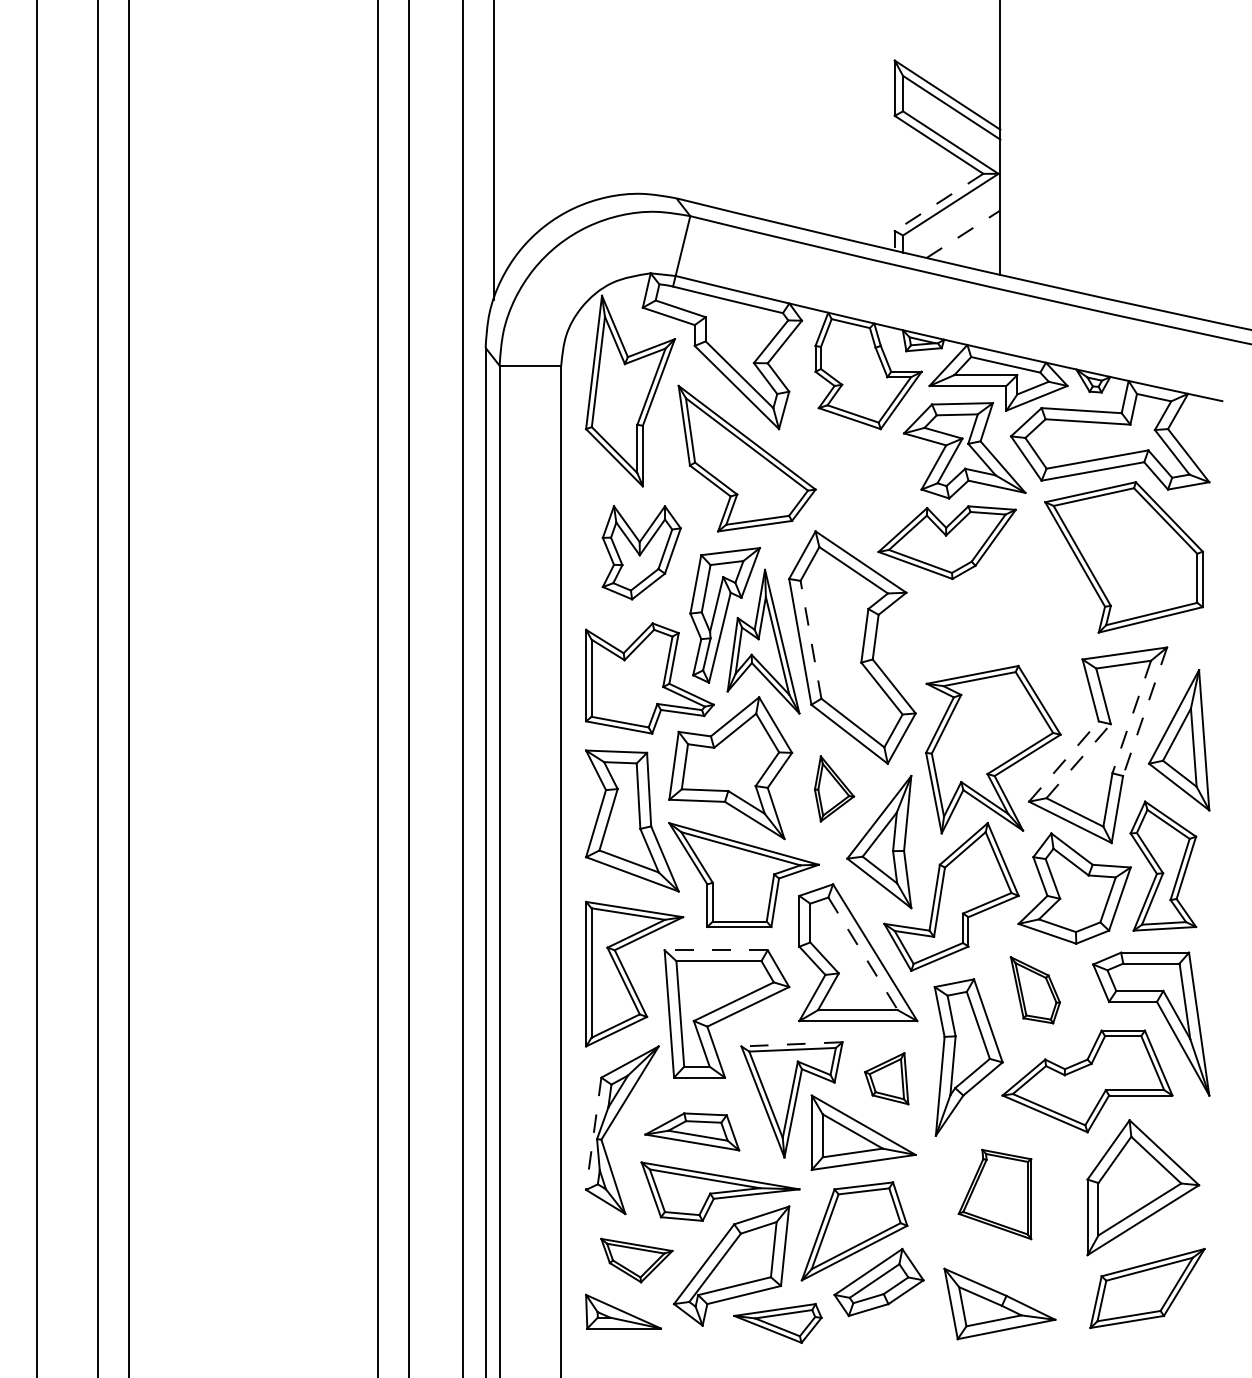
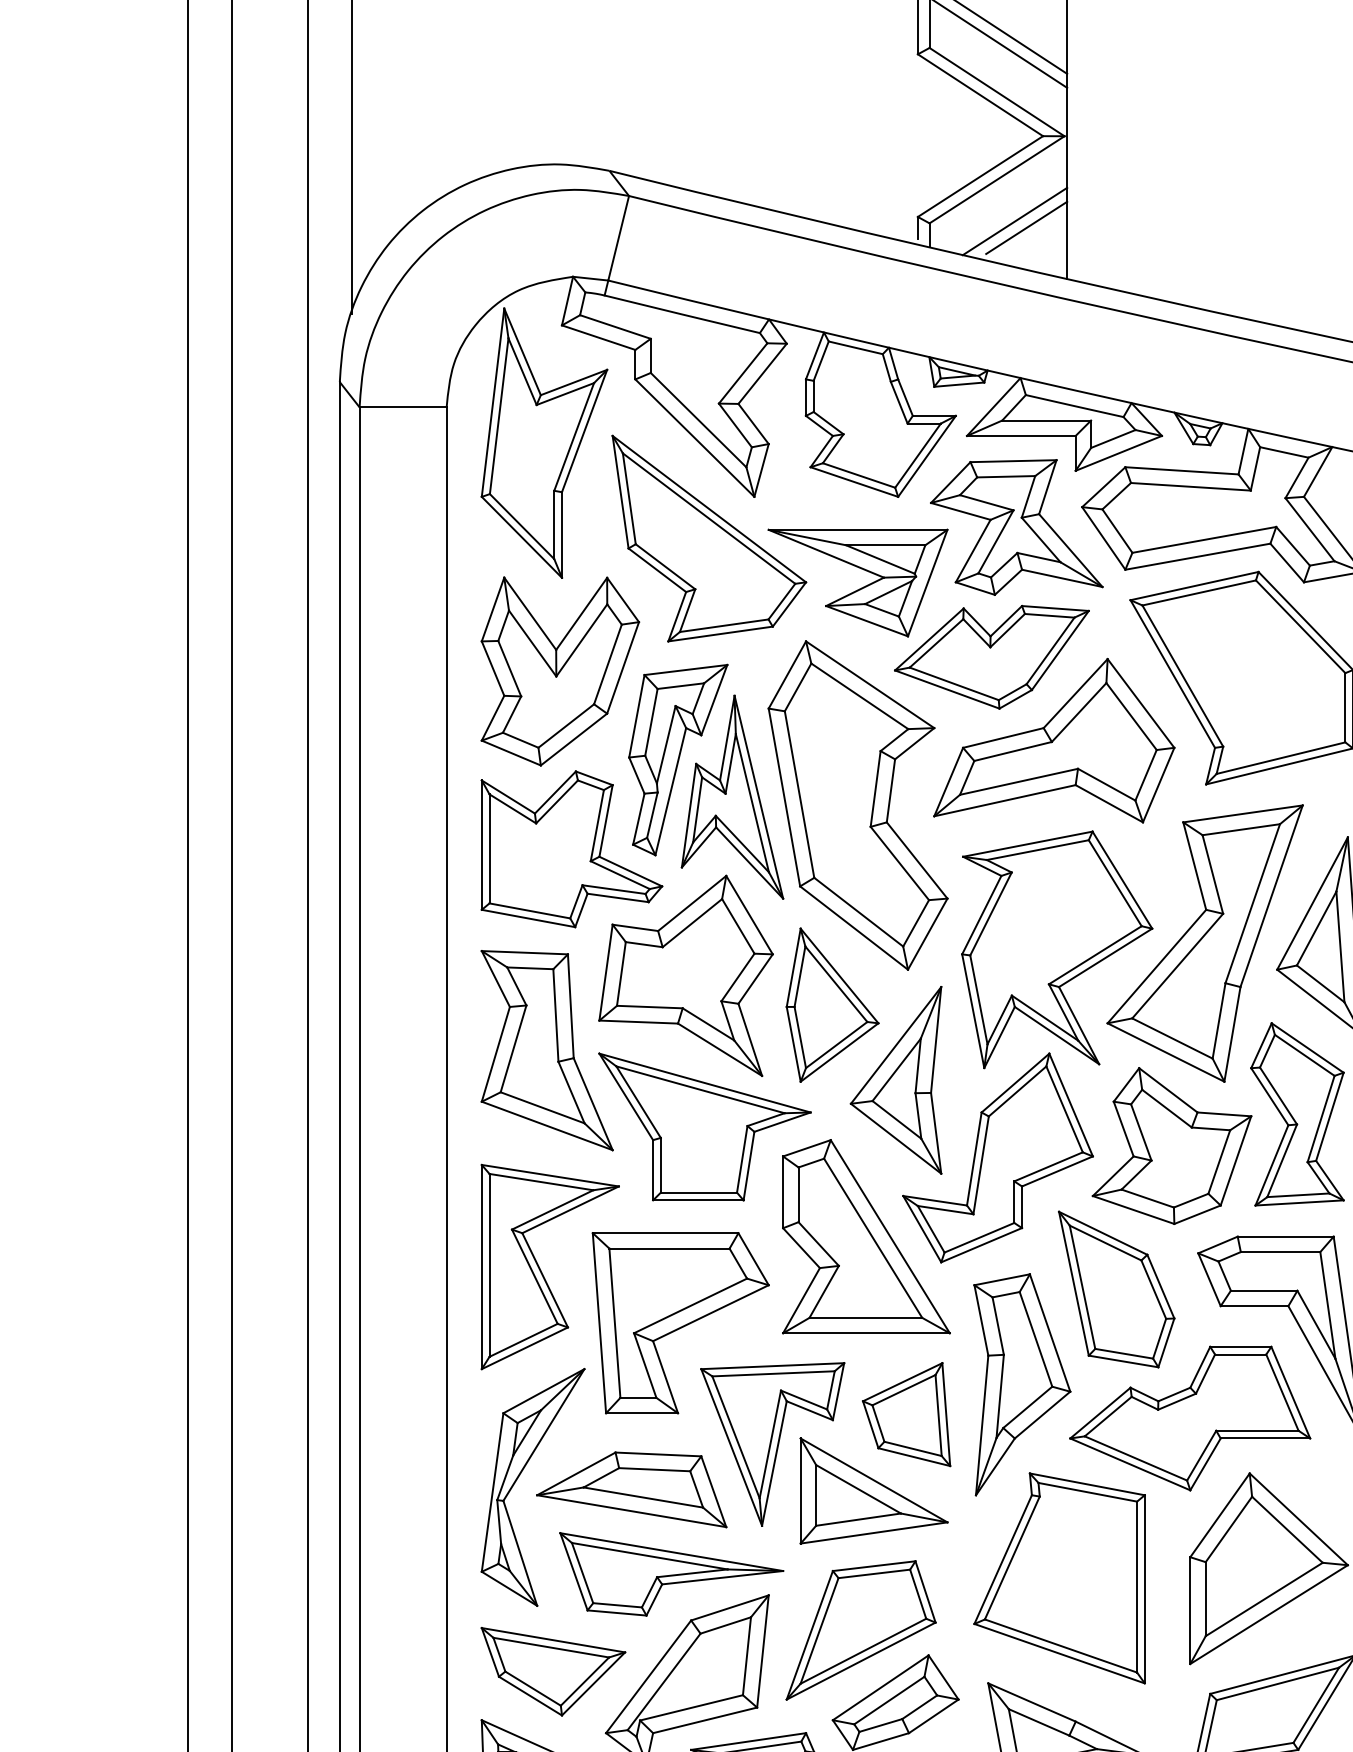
line: (939, 202) -> (981, 176), dashed -> solid
line: (963, 234) -> (1015, 221), dashed -> solid
line: (971, 238) -> (1026, 227), added
part: (852, 489) -> (858, 582), added
part: (641, 552) -> (560, 671), size x1.43
part: (991, 601) -> (1054, 740), added
line: (811, 639) -> (800, 794), dashed -> solid
line: (1145, 711) -> (1272, 895), dashed -> solid
line: (1131, 717) -> (1252, 904), dashed -> solid
line: (1078, 760) -> (1177, 965), dashed -> solid
line: (1064, 761) -> (1157, 966), dashed -> solid
part: (834, 788) -> (832, 1004), size x1.67
line: (716, 950) -> (666, 1233), dashed -> solid
line: (863, 954) -> (873, 1239), dashed -> solid
part: (1035, 990) -> (1116, 1290), size x1.67
line: (792, 1044) -> (773, 1366), dashed -> solid
part: (886, 1078) -> (906, 1414), size x1.43
part: (692, 1131) -> (632, 1489), size x1.43
line: (593, 1133) -> (492, 1492), dashed -> solid
part: (994, 1194) -> (1058, 1578), size x1.67
part: (636, 1260) -> (552, 1671), size x1.43

